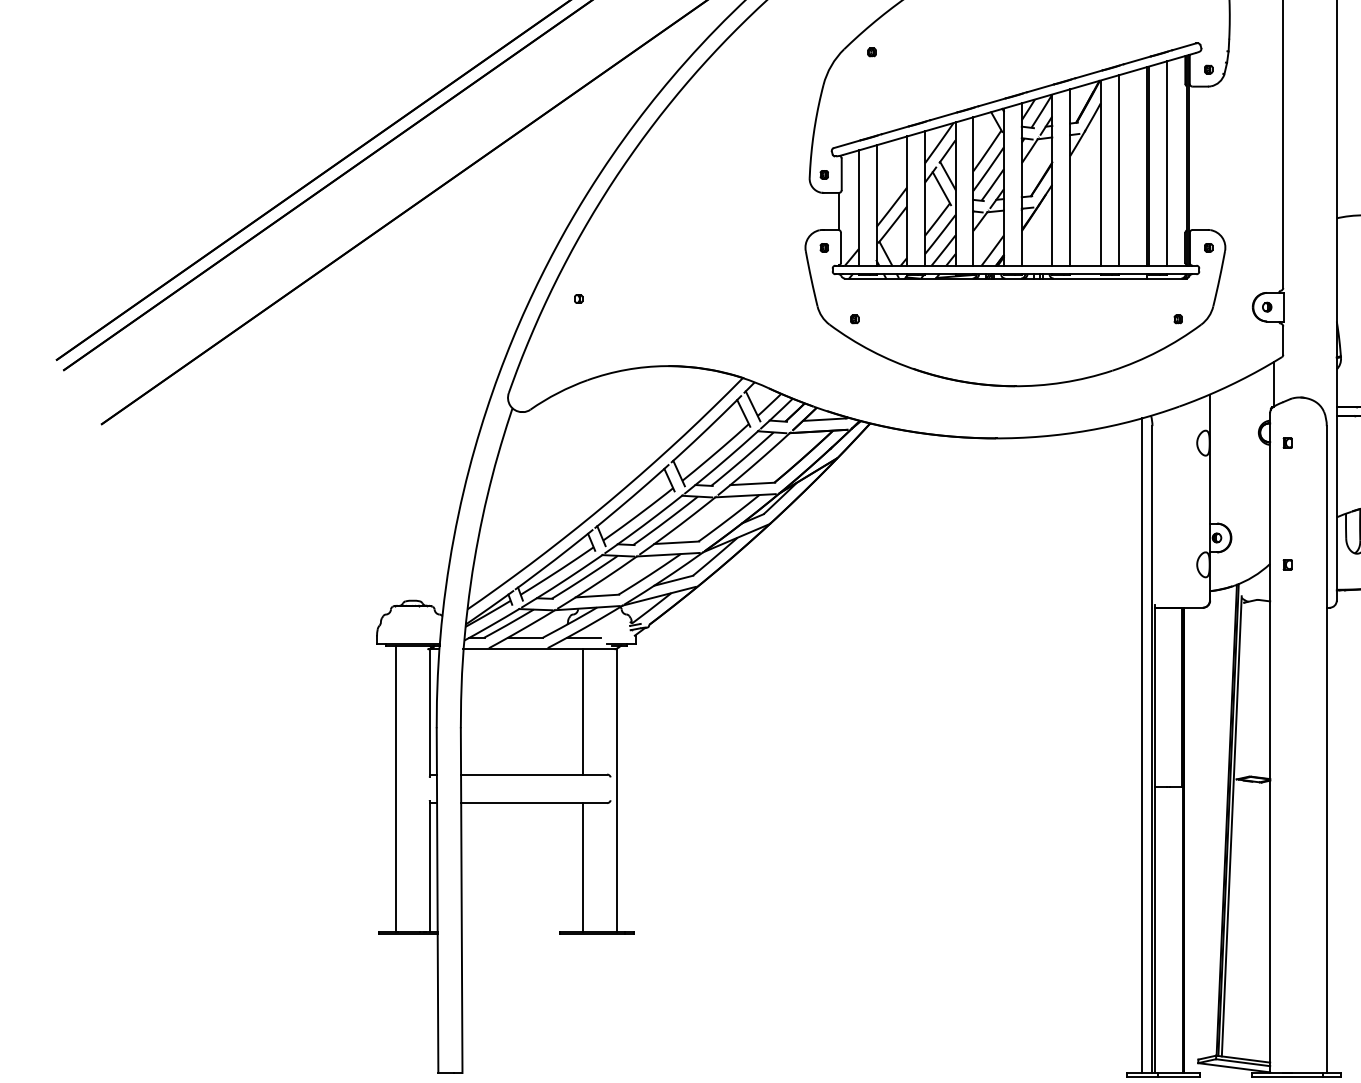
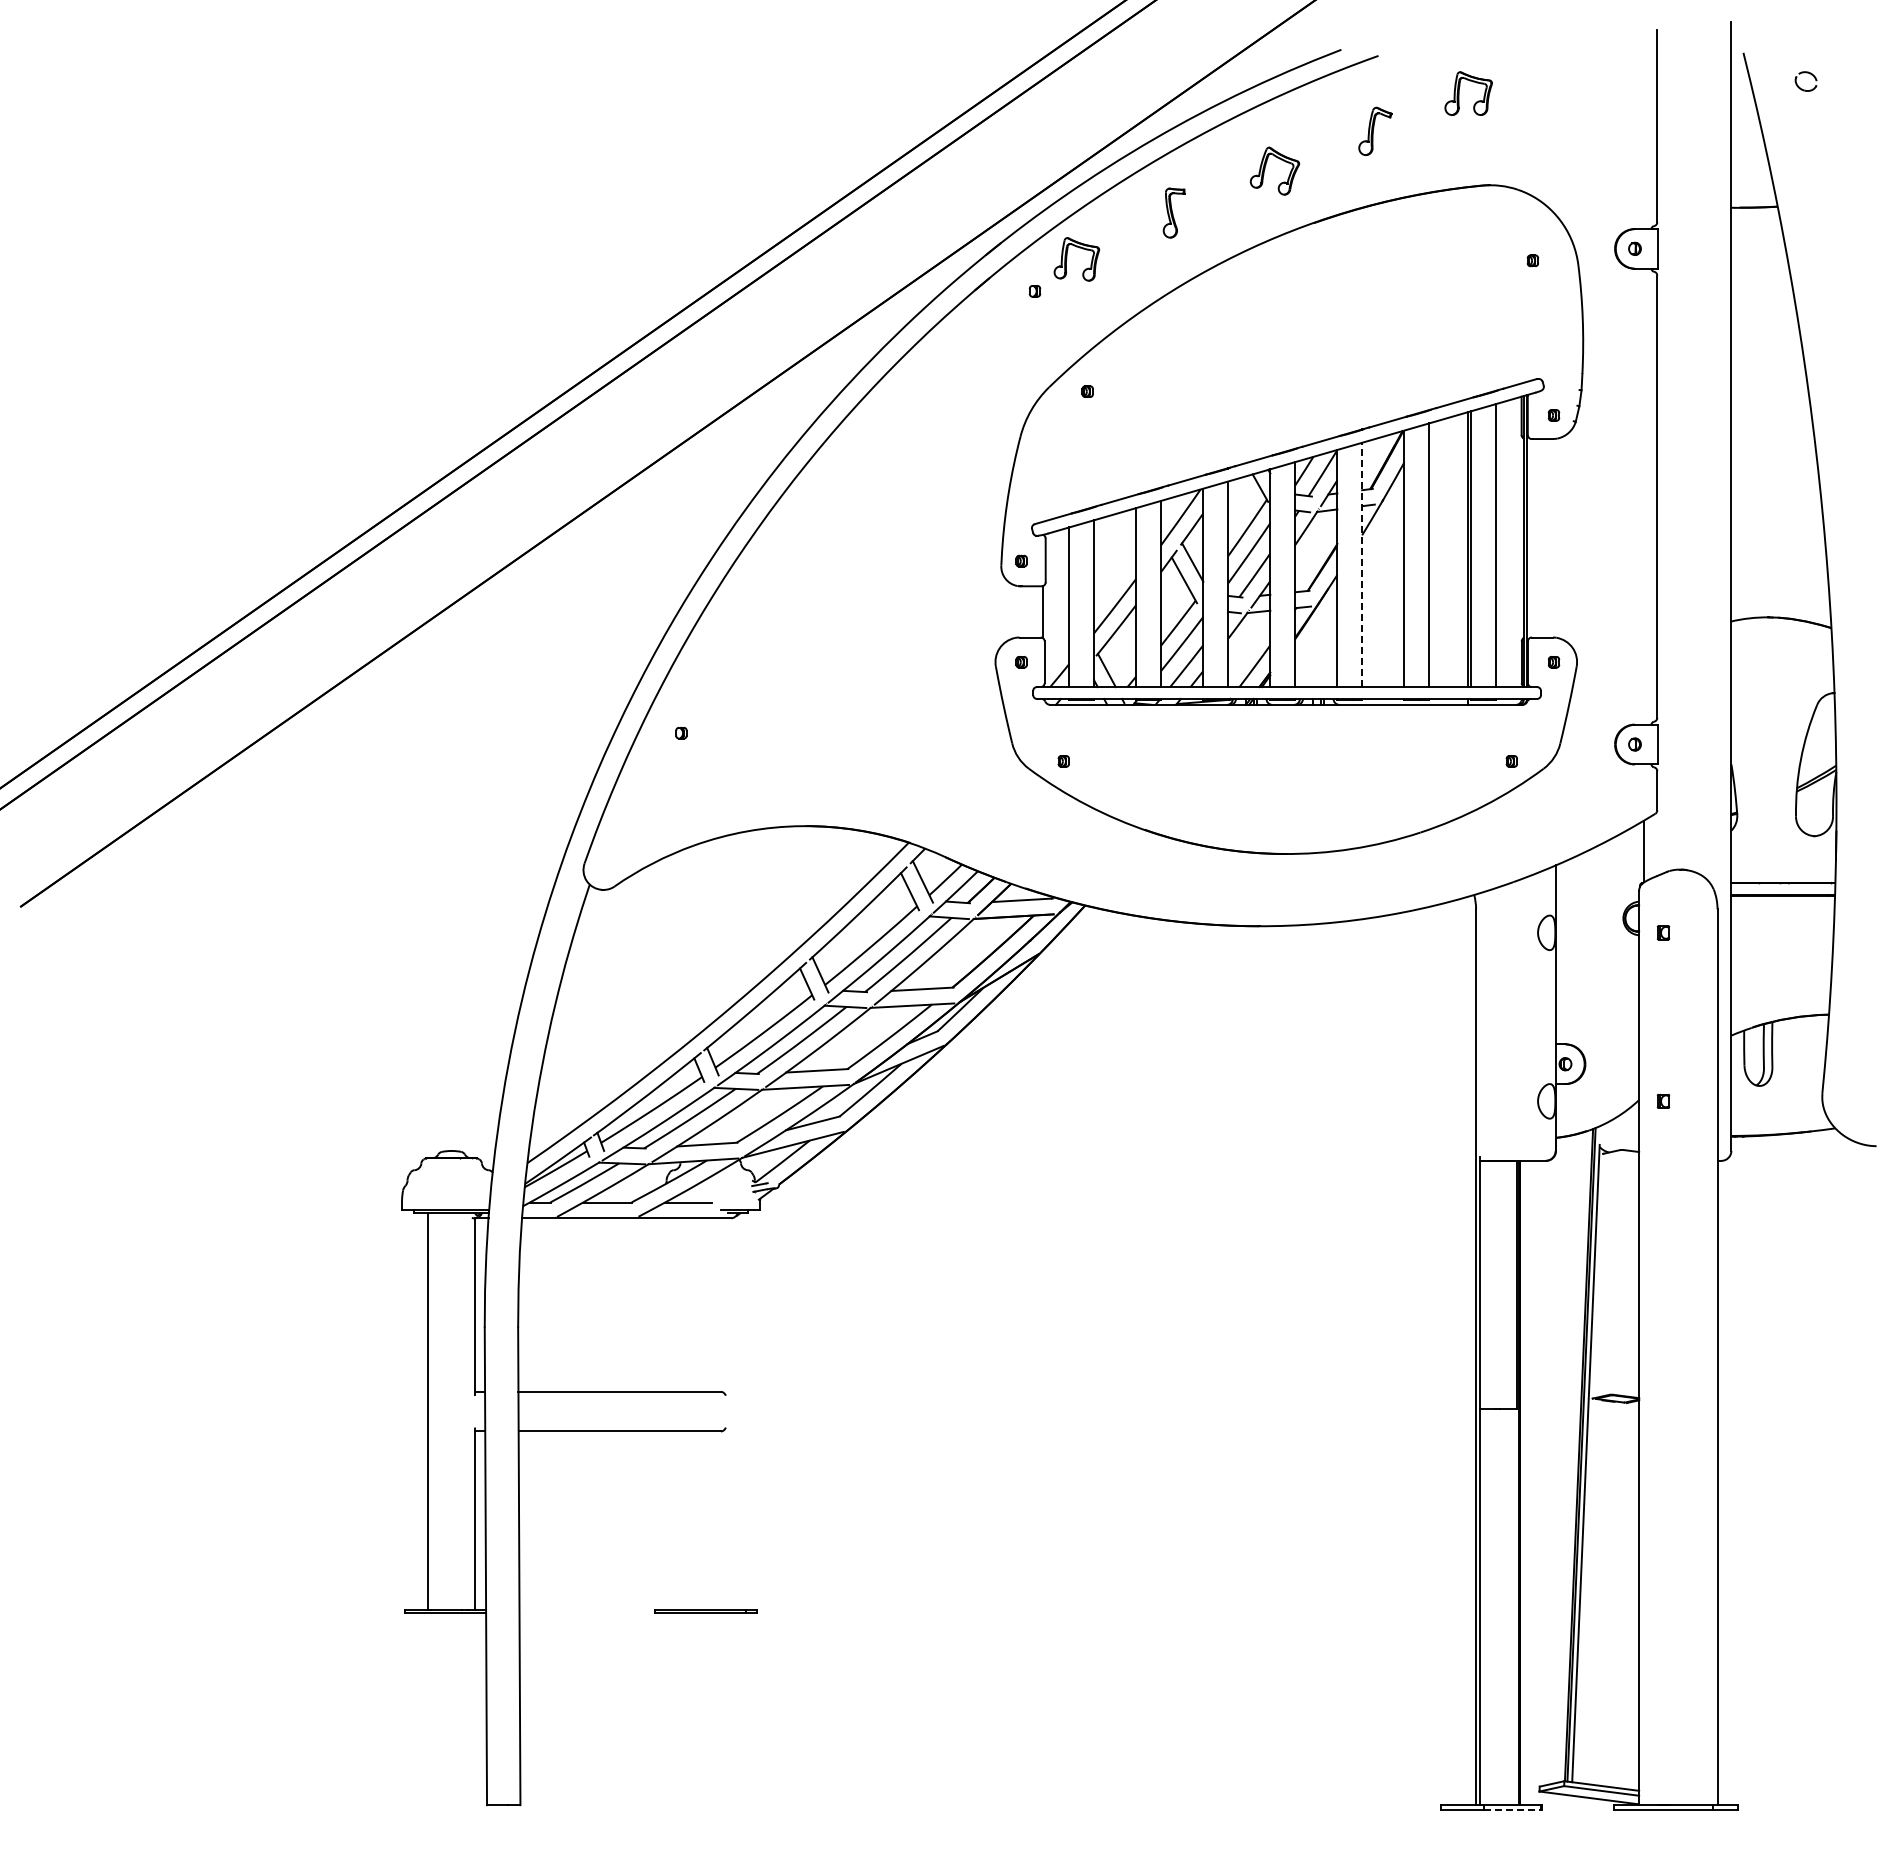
line: (1070, 177) -> (1362, 564), solid -> dashed
line: (583, 711) -> (687, 1304), removed
line: (1141, 745) -> (1461, 1351), removed
line: (617, 790) -> (734, 1413), removed
line: (583, 867) -> (687, 1520), removed
line: (1179, 1076) -> (1513, 1810), solid -> dashed

